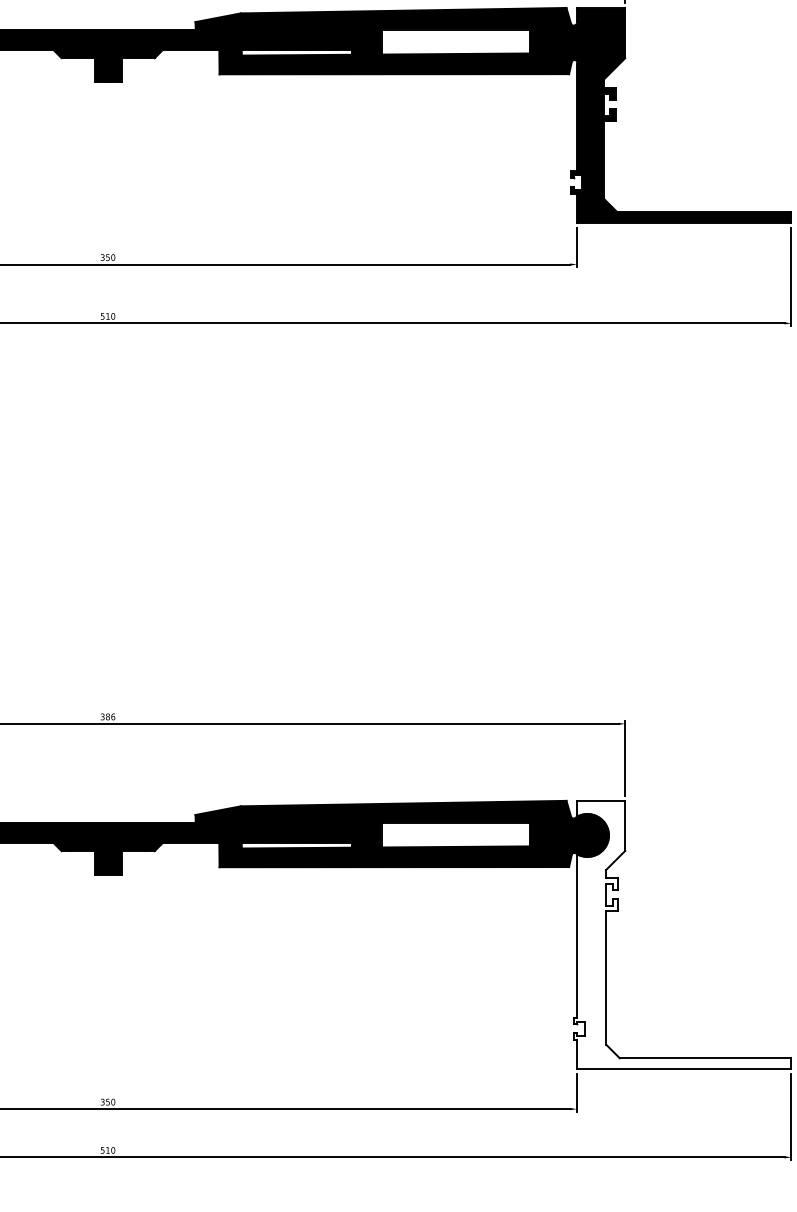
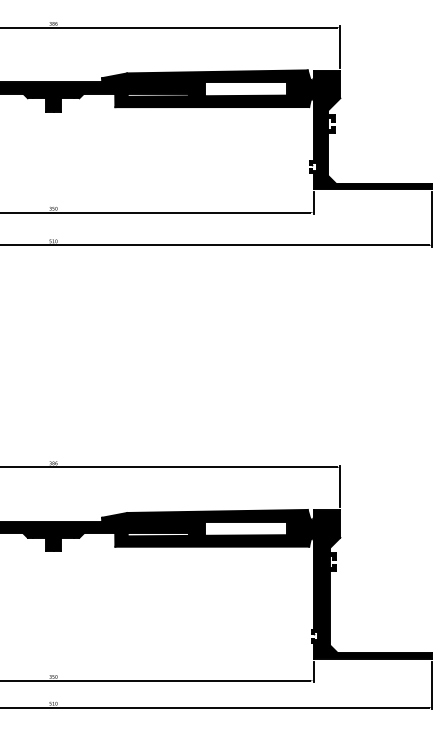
fill: (681, 935) -> (371, 584), added

